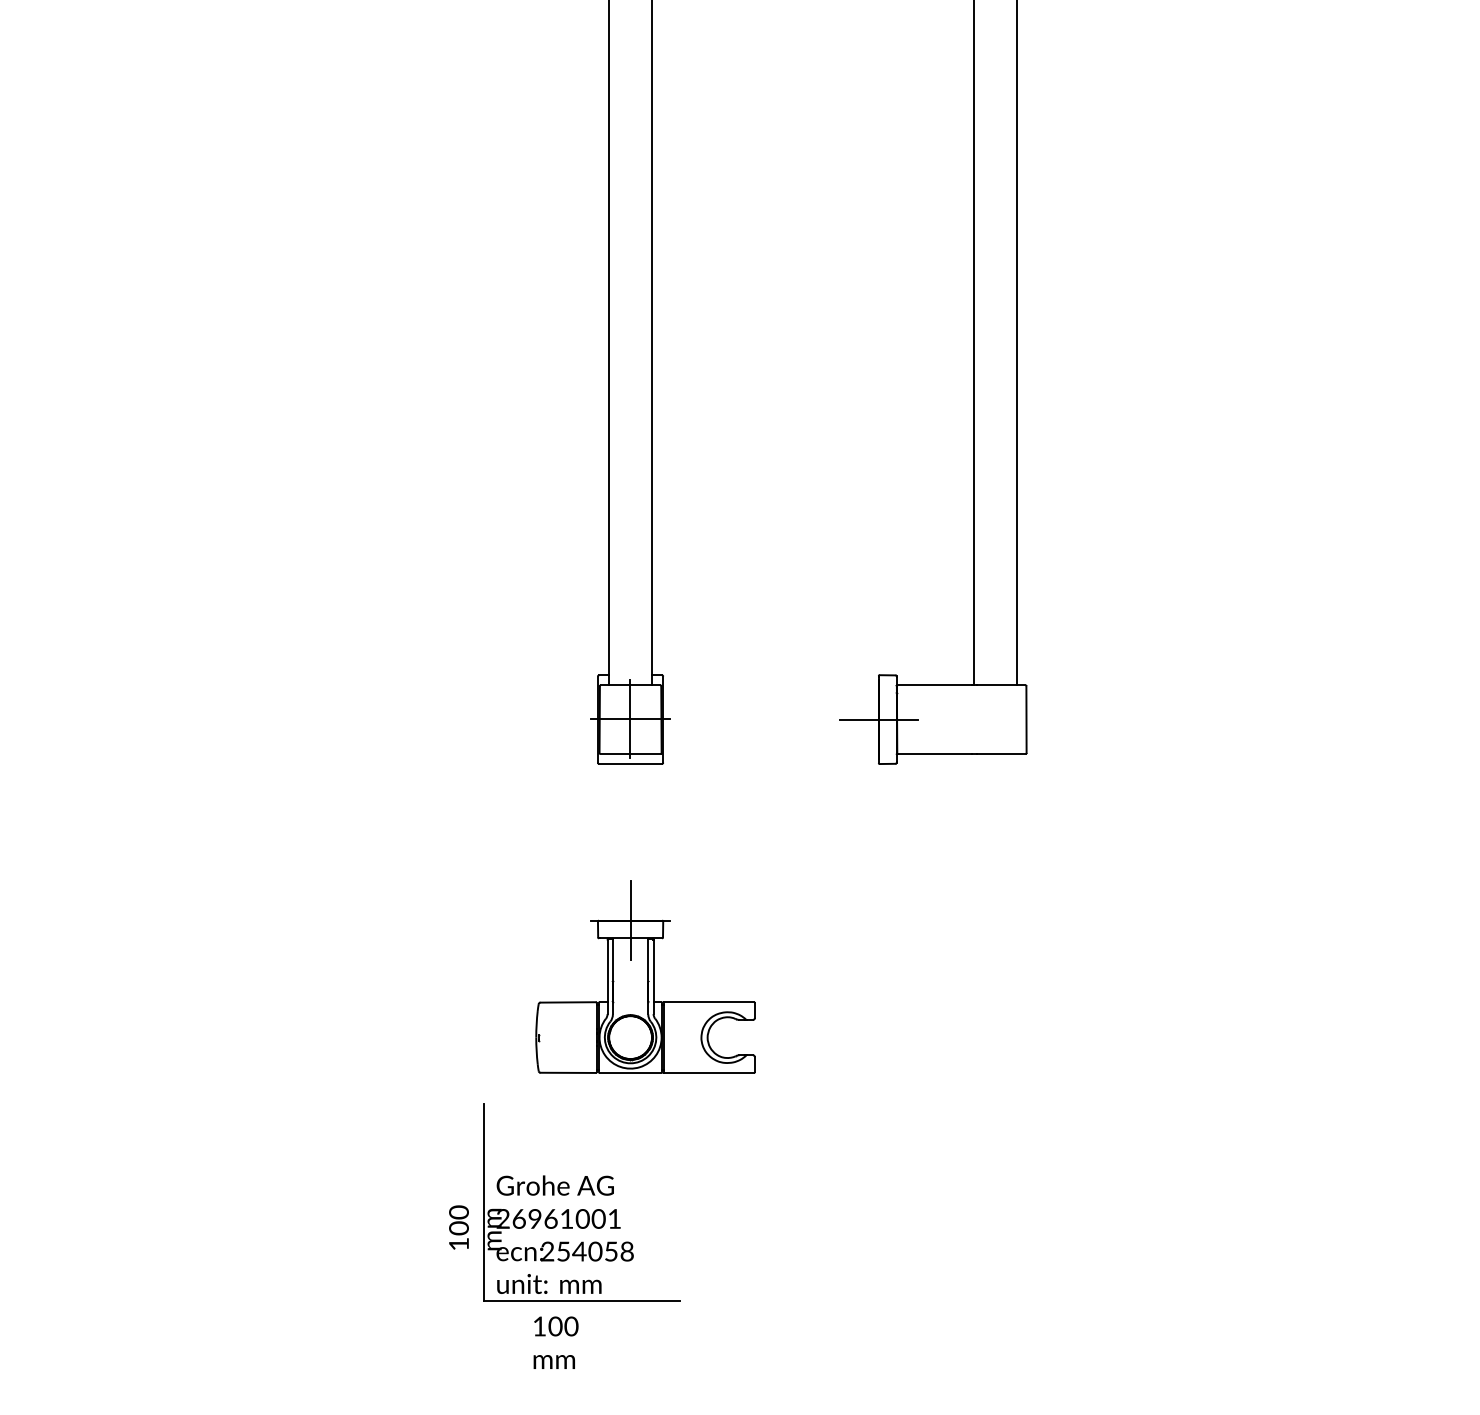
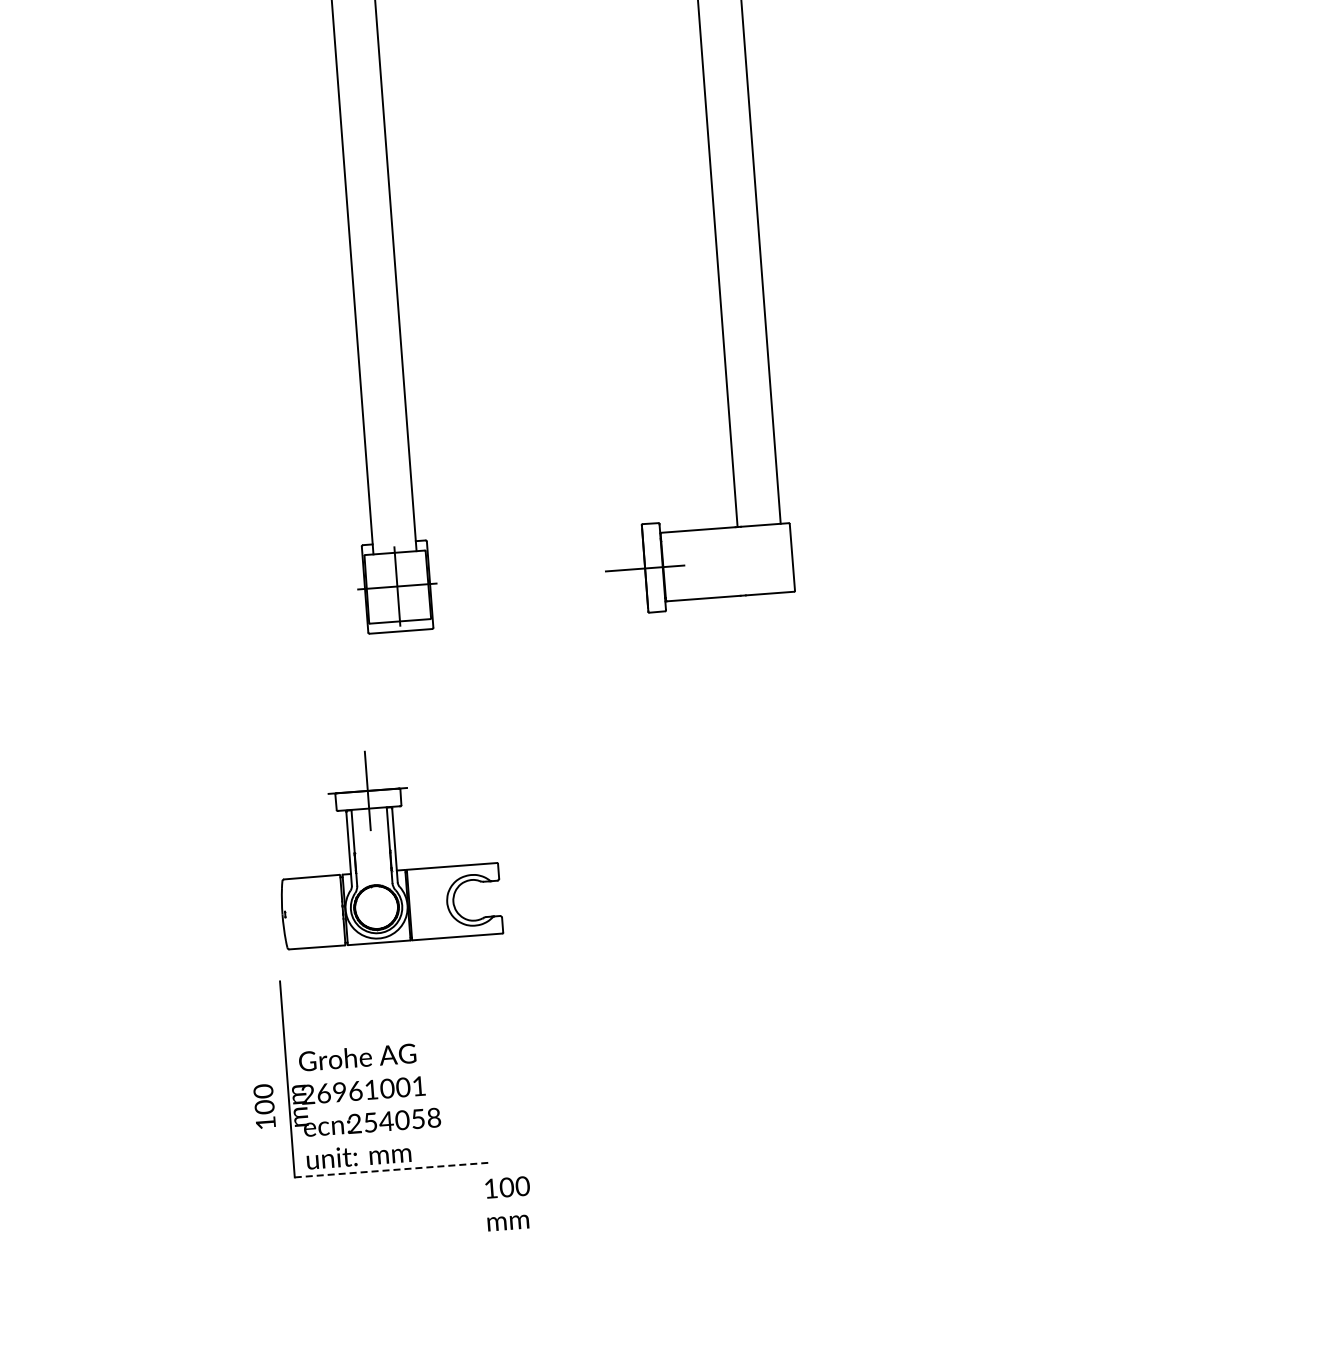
part: (645, 976) -> (386, 845), moved
line: (582, 1300) -> (393, 1169), solid -> dashed
text: (555, 1342) -> (508, 1203), moved

